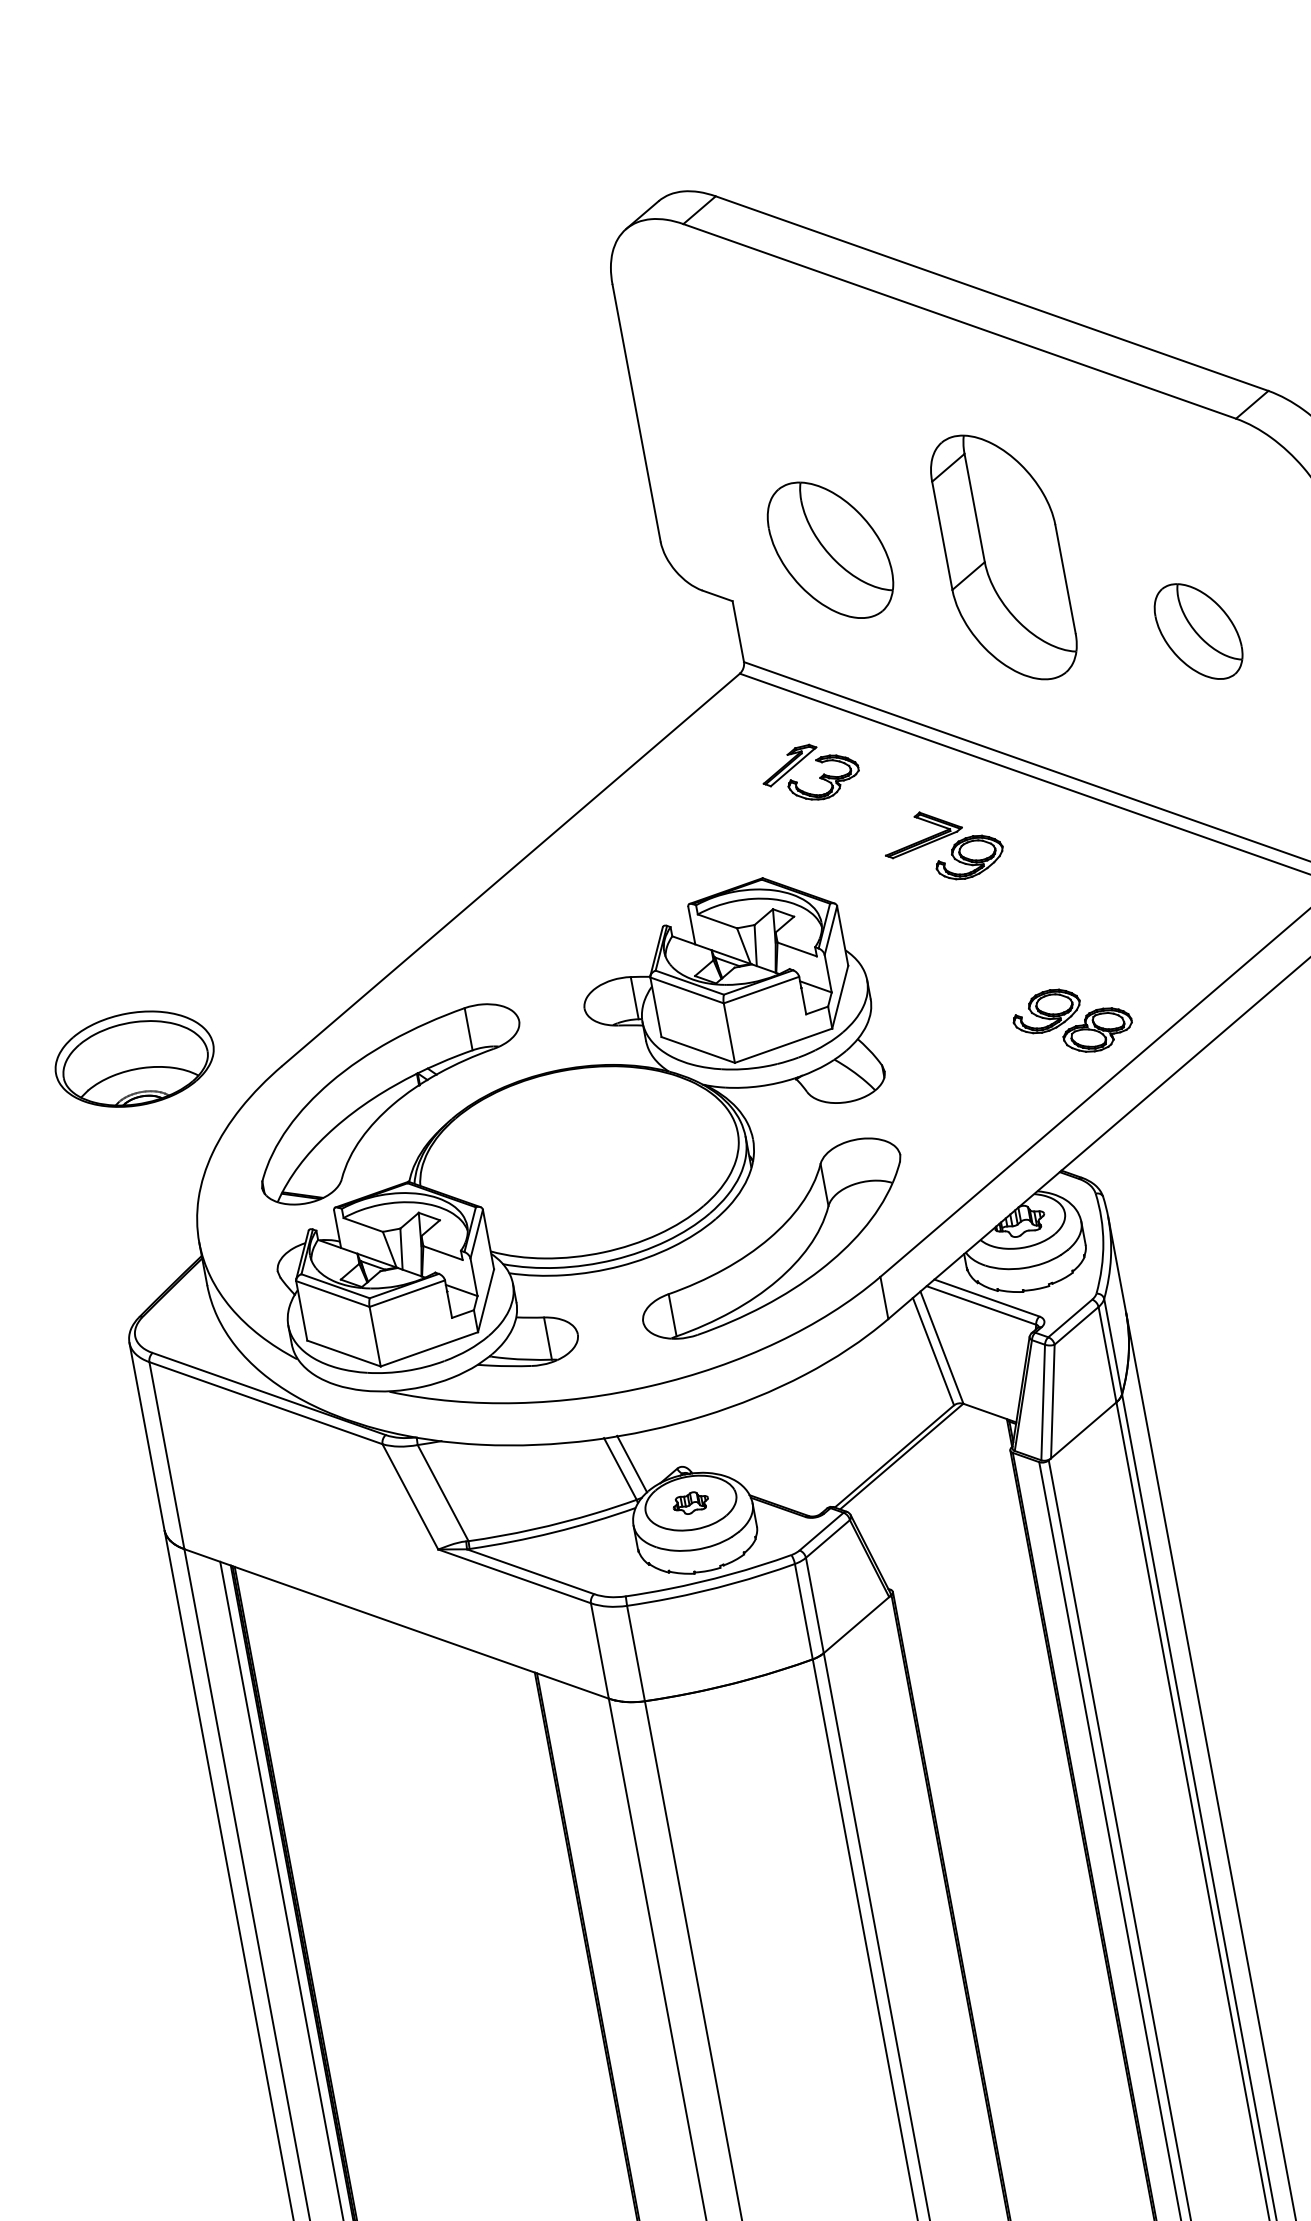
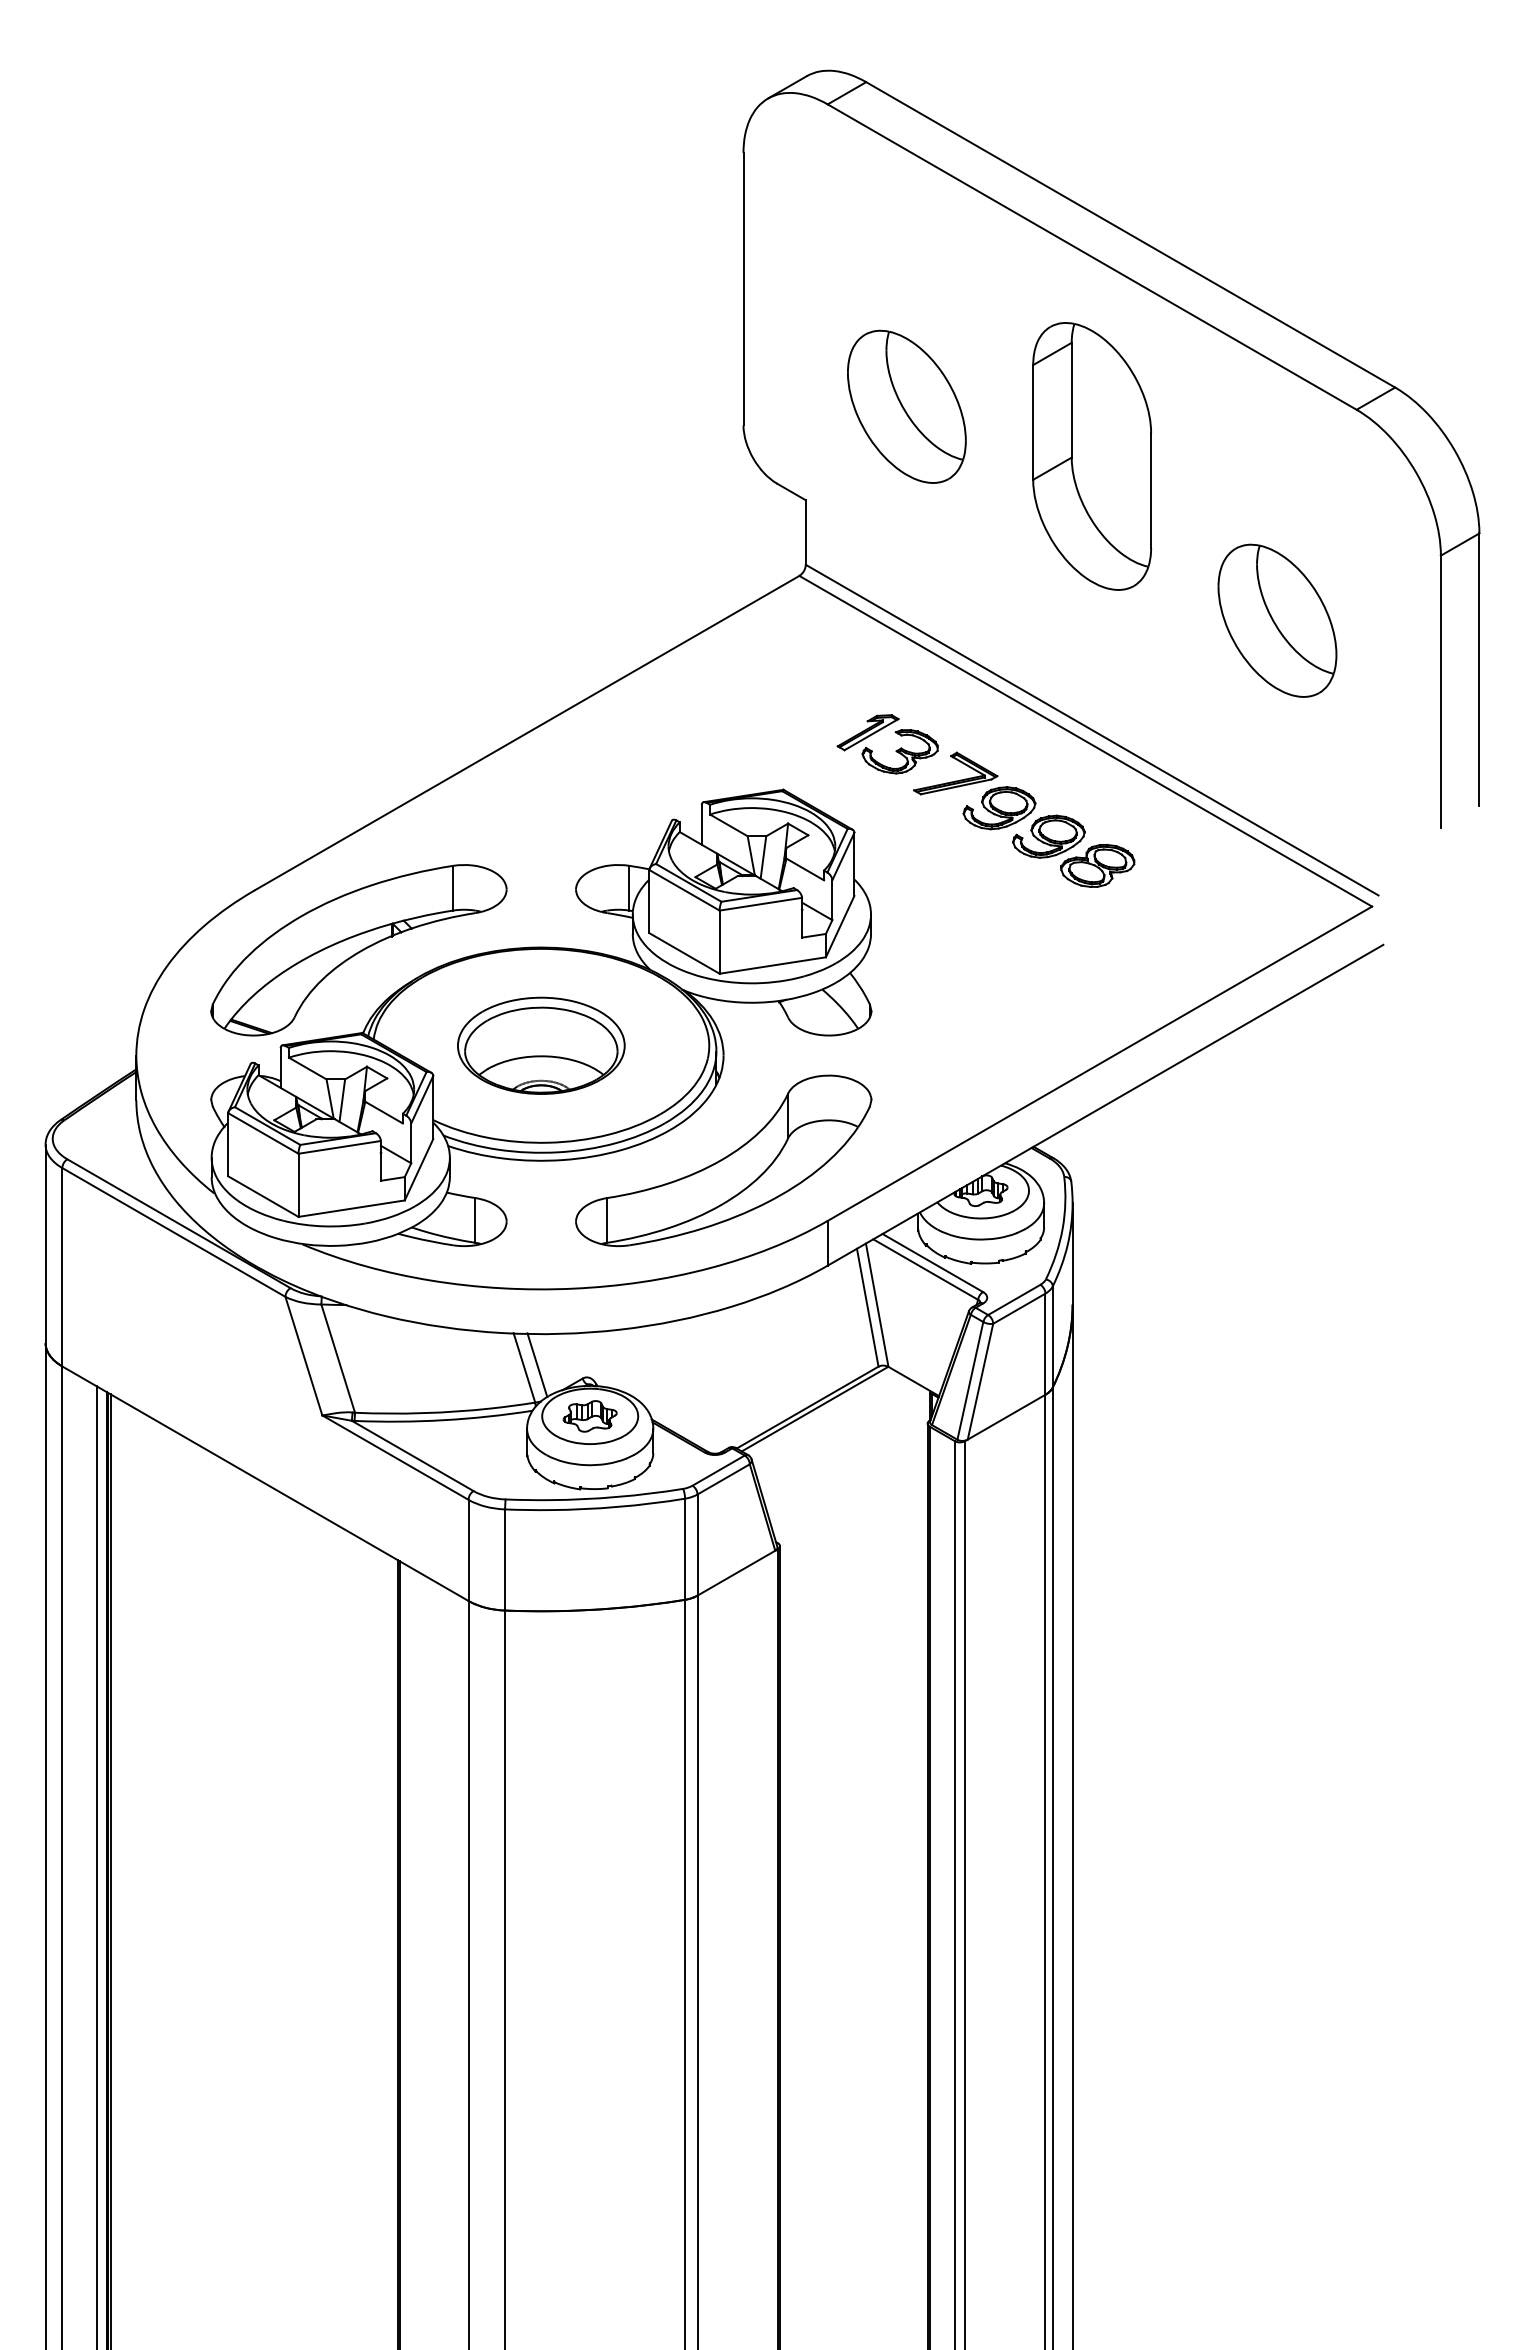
part: (830, 550) -> (906, 406), moved
part: (1003, 557) -> (1091, 456), moved
part: (1198, 631) -> (1277, 620), size x1.43
part: (818, 777) -> (895, 750), moved
part: (1072, 1020) -> (1073, 850), moved
part: (134, 1058) -> (541, 1045), moved
part: (690, 1503) -> (589, 1416), size x1.43

